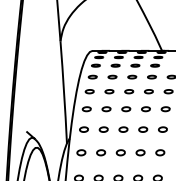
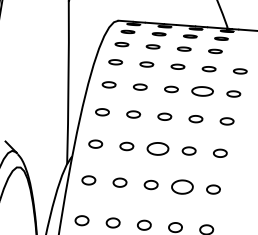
part: (148, 91) -> (201, 91), size x1.6
part: (123, 129) -> (158, 148), size x1.6
part: (140, 152) -> (182, 186), size x1.6

